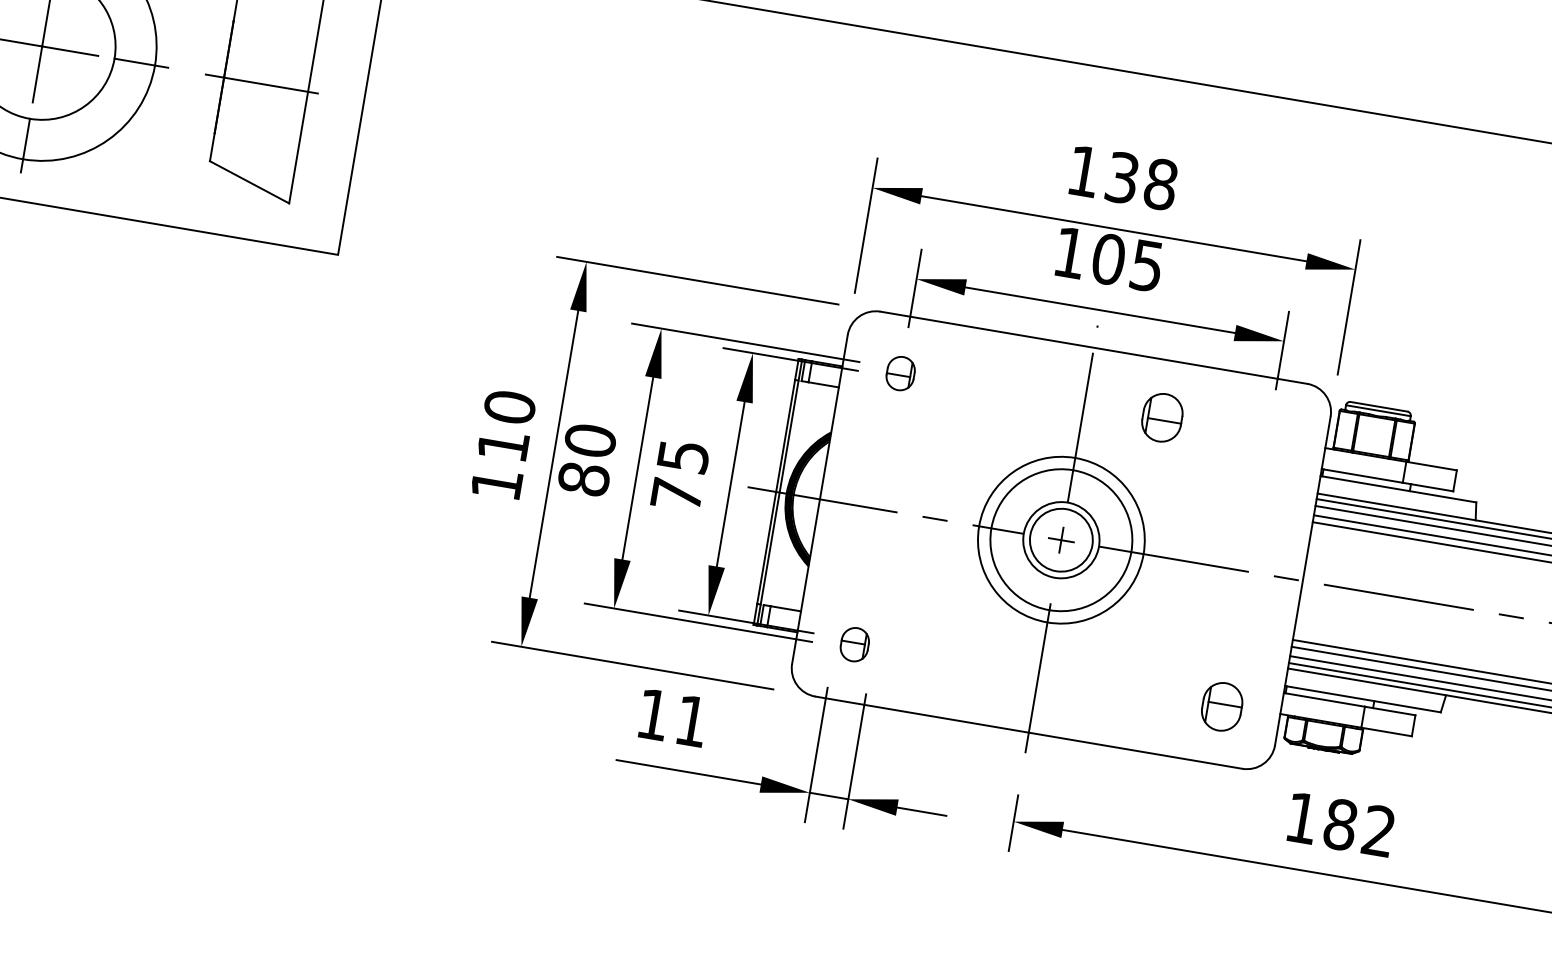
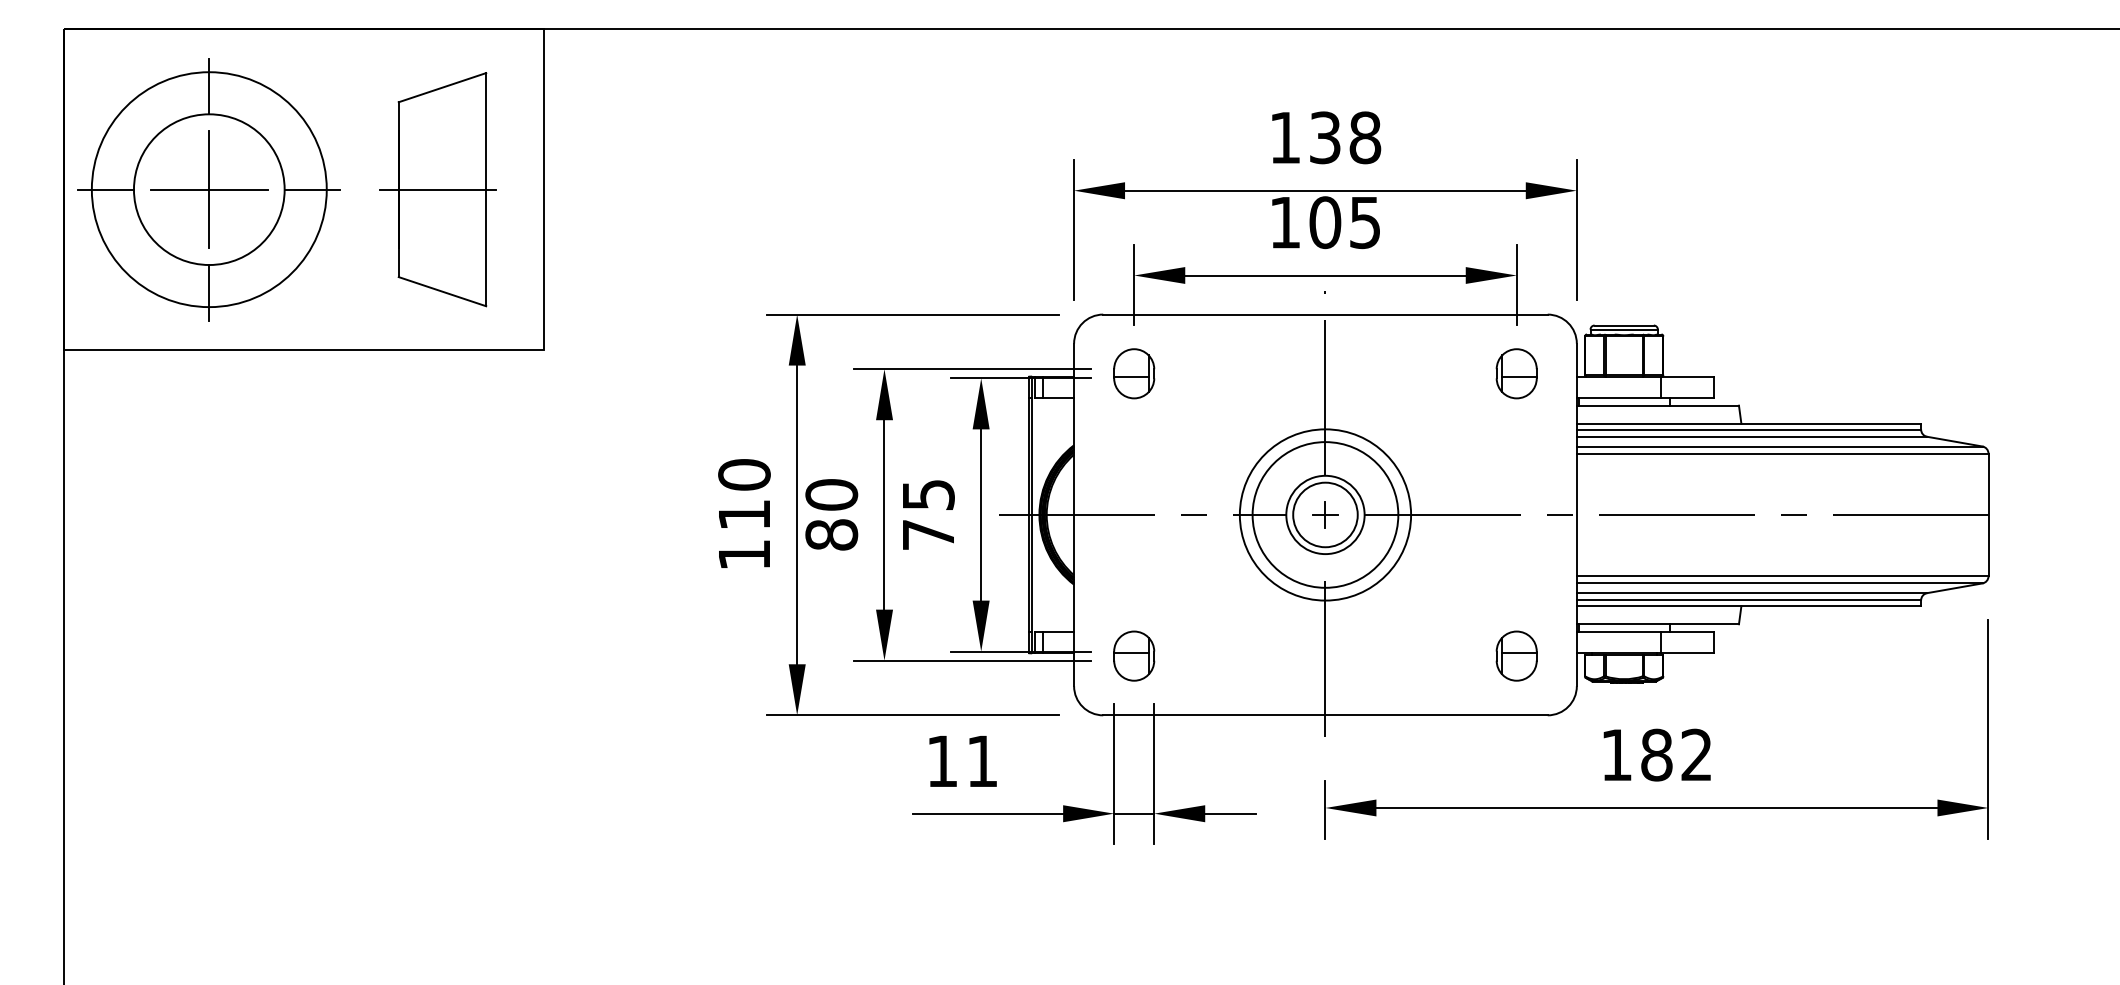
part: (900, 373) -> (1134, 373), size x1.43
part: (1162, 417) -> (1516, 373), moved
part: (855, 644) -> (1134, 655), size x1.43

